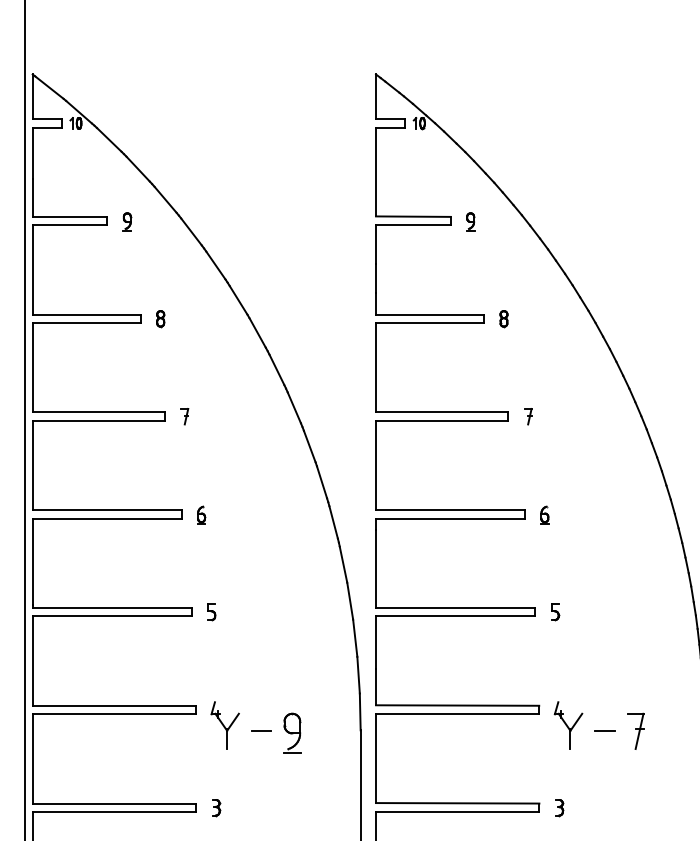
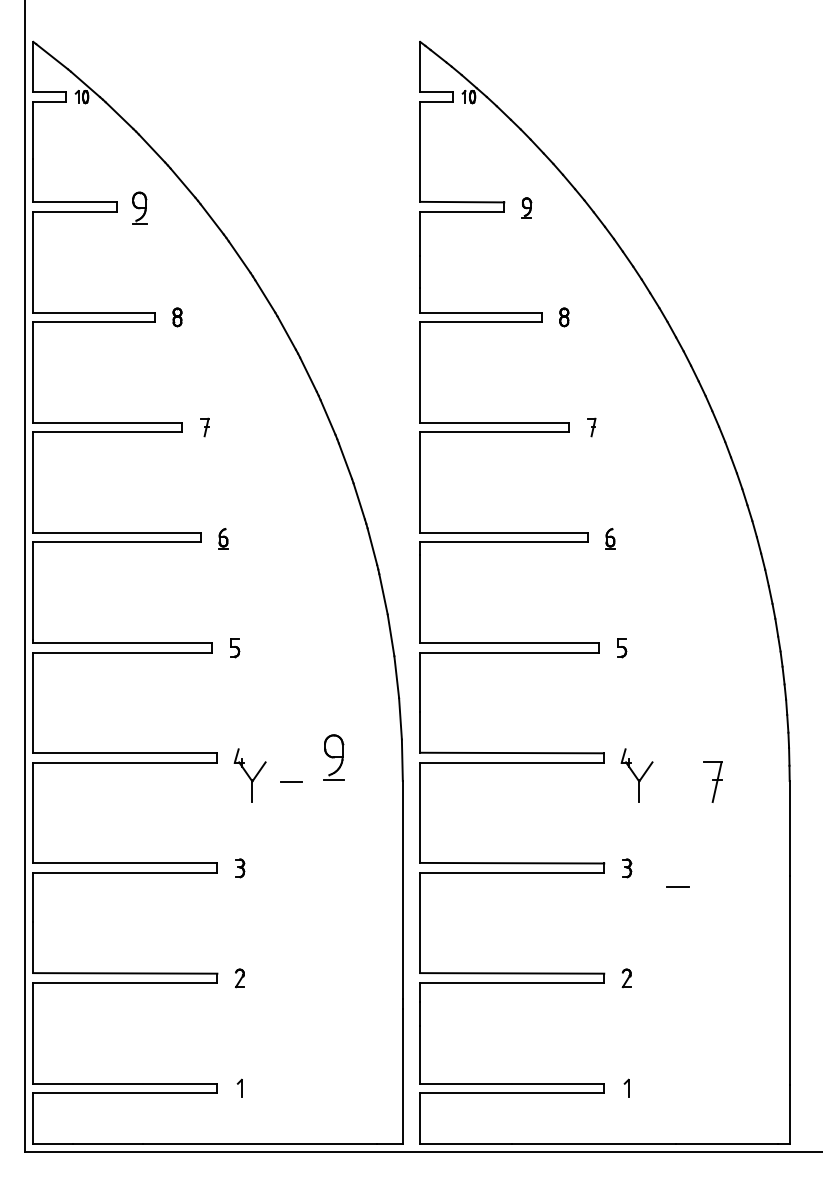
part: (127, 221) -> (140, 207), size x1.6
line: (604, 730) -> (677, 886), moved
part: (292, 733) -> (333, 757), moved

